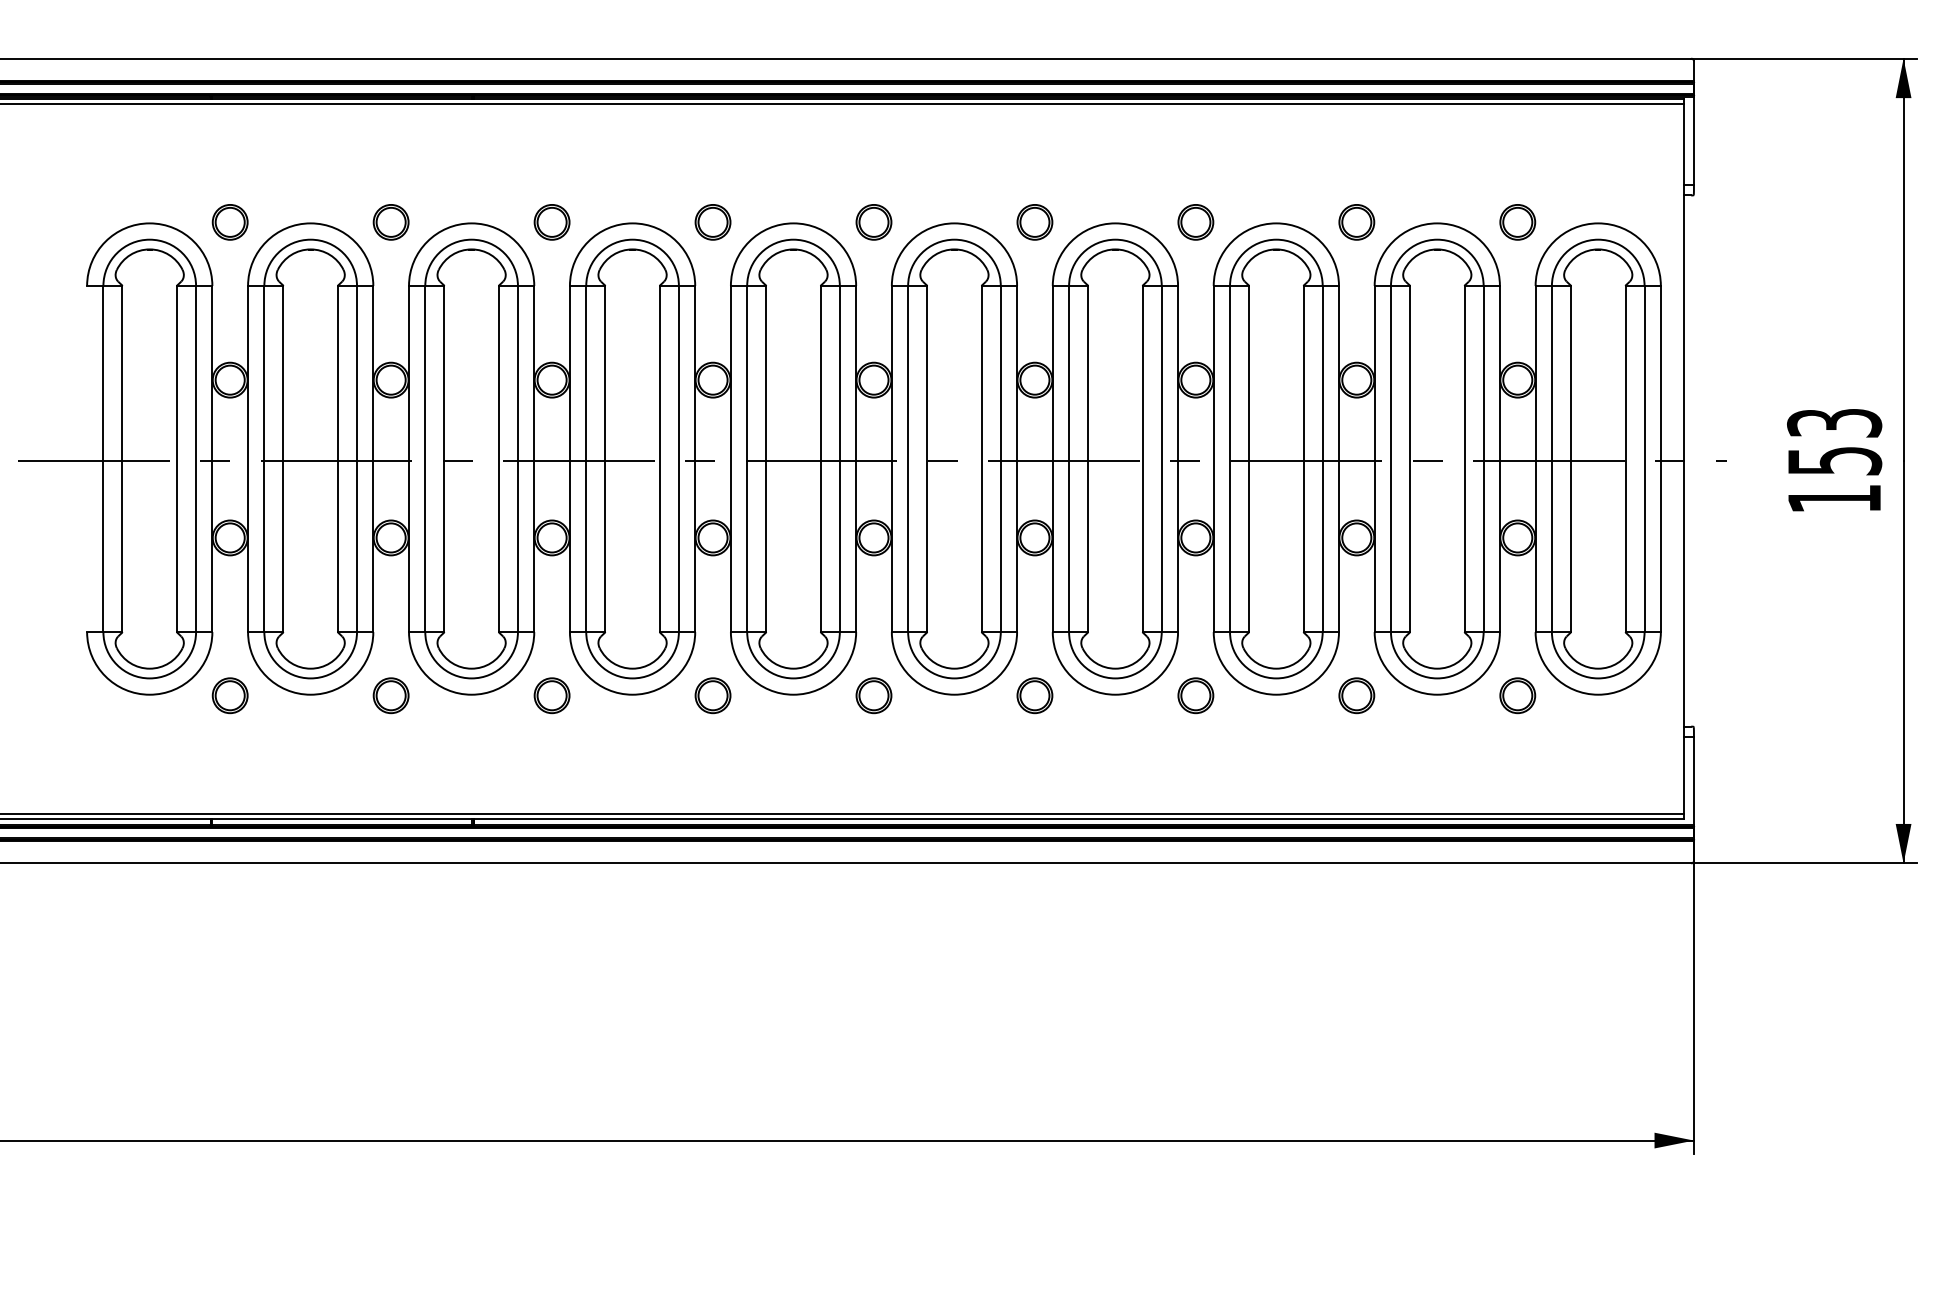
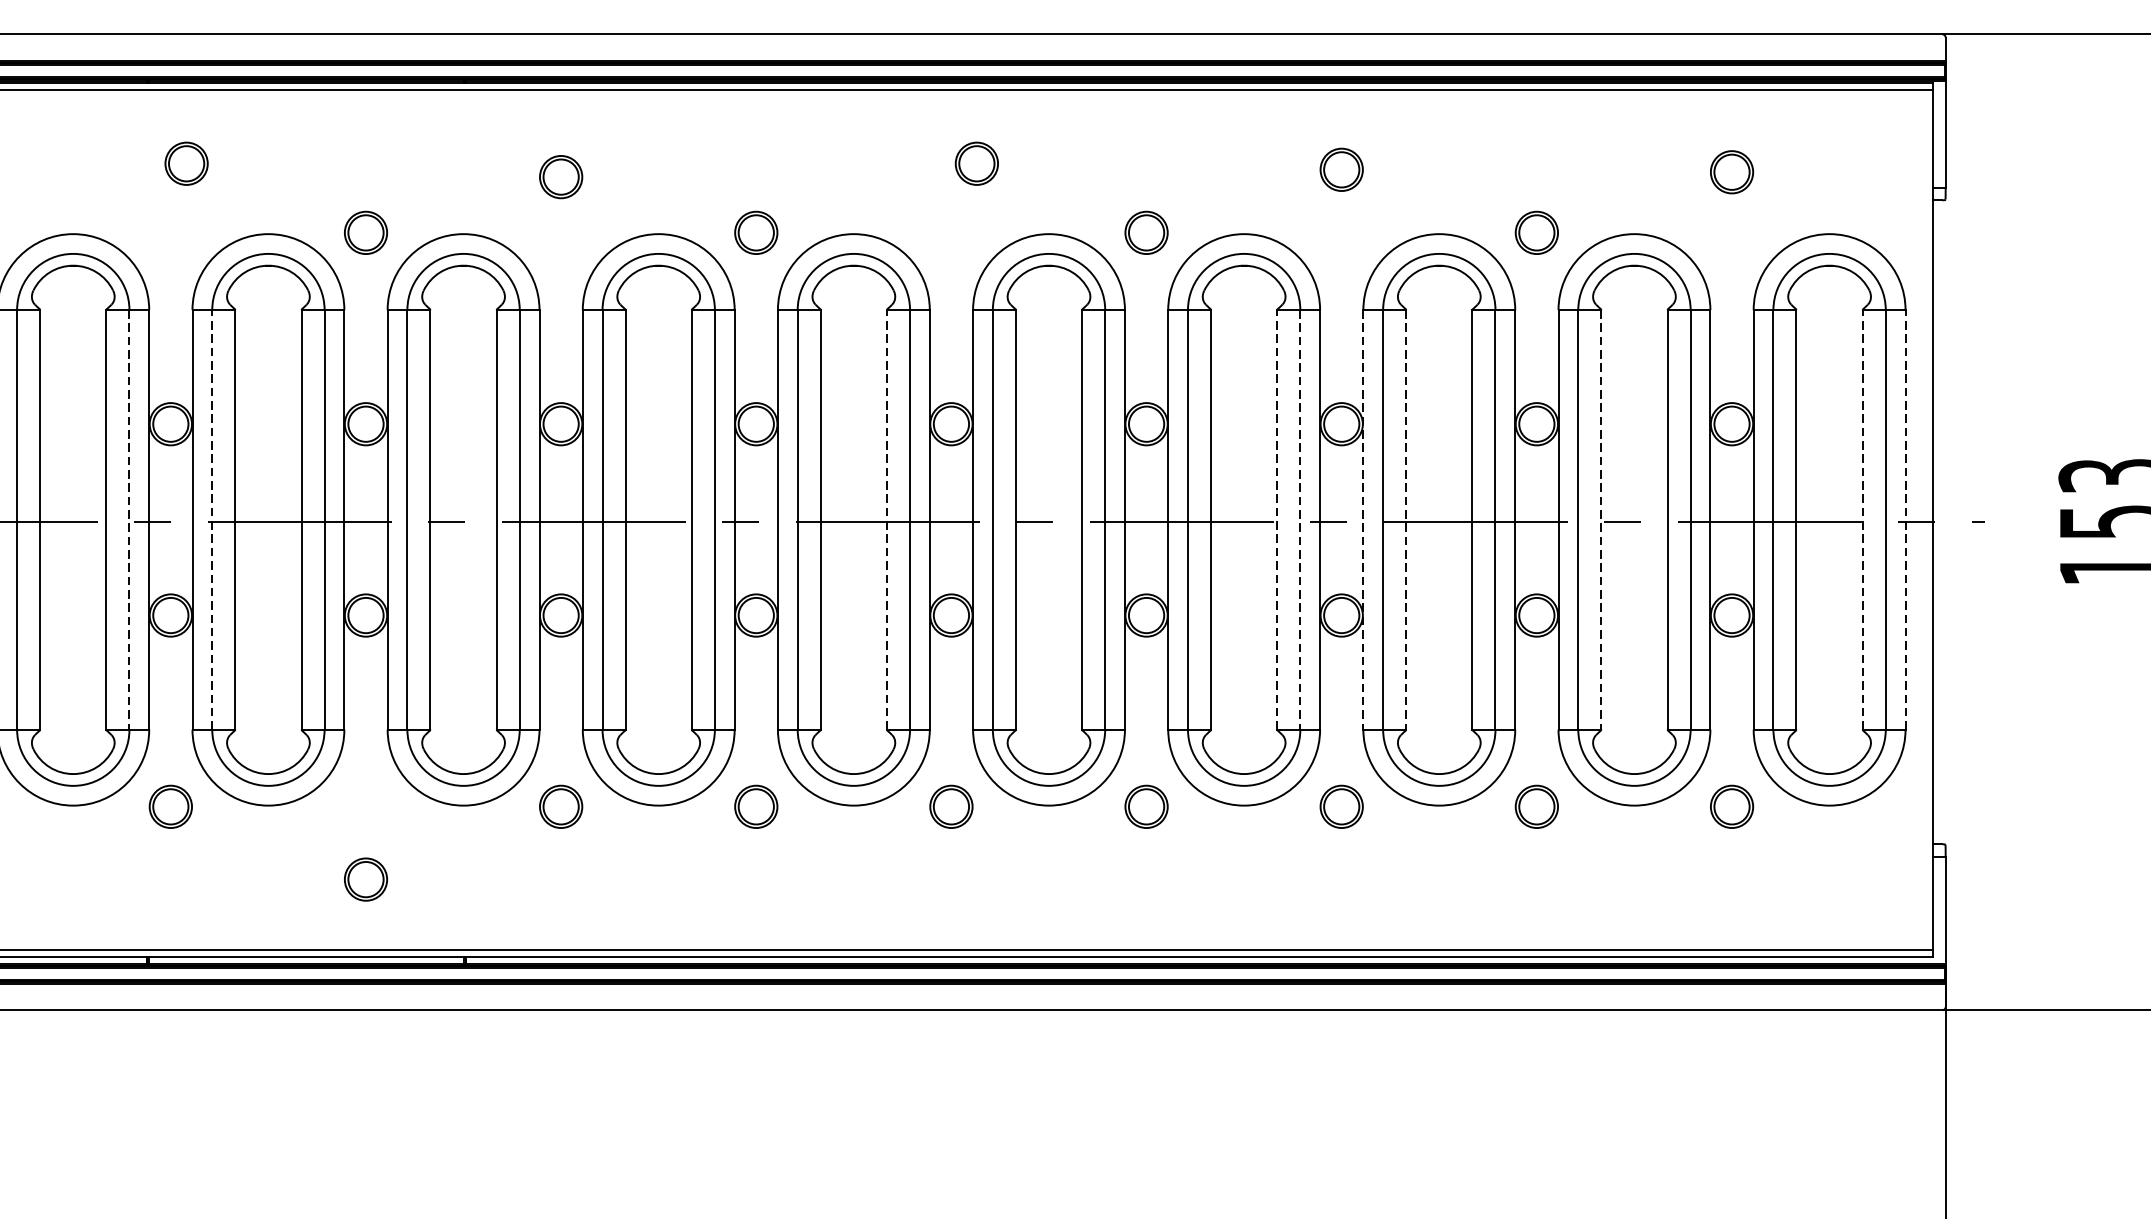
part: (229, 222) -> (185, 163), moved
part: (551, 222) -> (560, 177), moved
part: (873, 222) -> (976, 163), moved
part: (1195, 222) -> (1341, 170), moved
part: (1517, 222) -> (1731, 172), moved
line: (264, 458) -> (212, 519), solid -> dashed
line: (820, 458) -> (886, 519), solid -> dashed
line: (1142, 458) -> (1277, 519), solid -> dashed
line: (1625, 458) -> (1862, 519), solid -> dashed
line: (1660, 458) -> (1905, 519), solid -> dashed
line: (196, 459) -> (129, 520), solid -> dashed
line: (1161, 459) -> (1300, 520), solid -> dashed
line: (1213, 459) -> (1363, 520), solid -> dashed
line: (1249, 459) -> (1406, 520), solid -> dashed
line: (1409, 459) -> (1600, 520), solid -> dashed
part: (390, 695) -> (365, 879), moved

